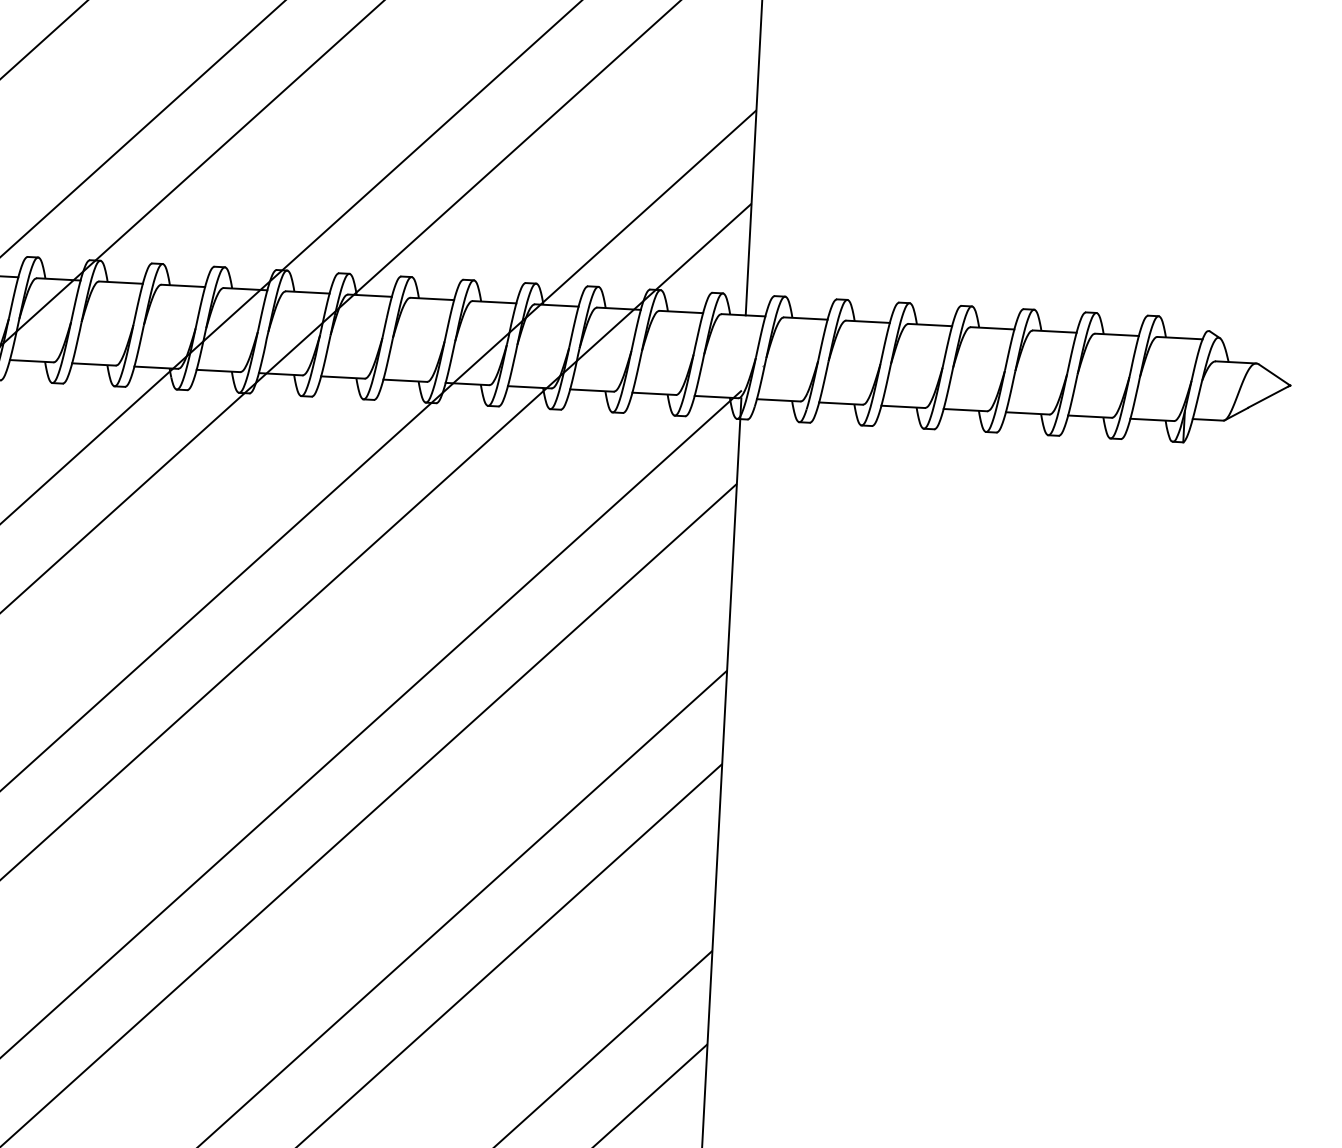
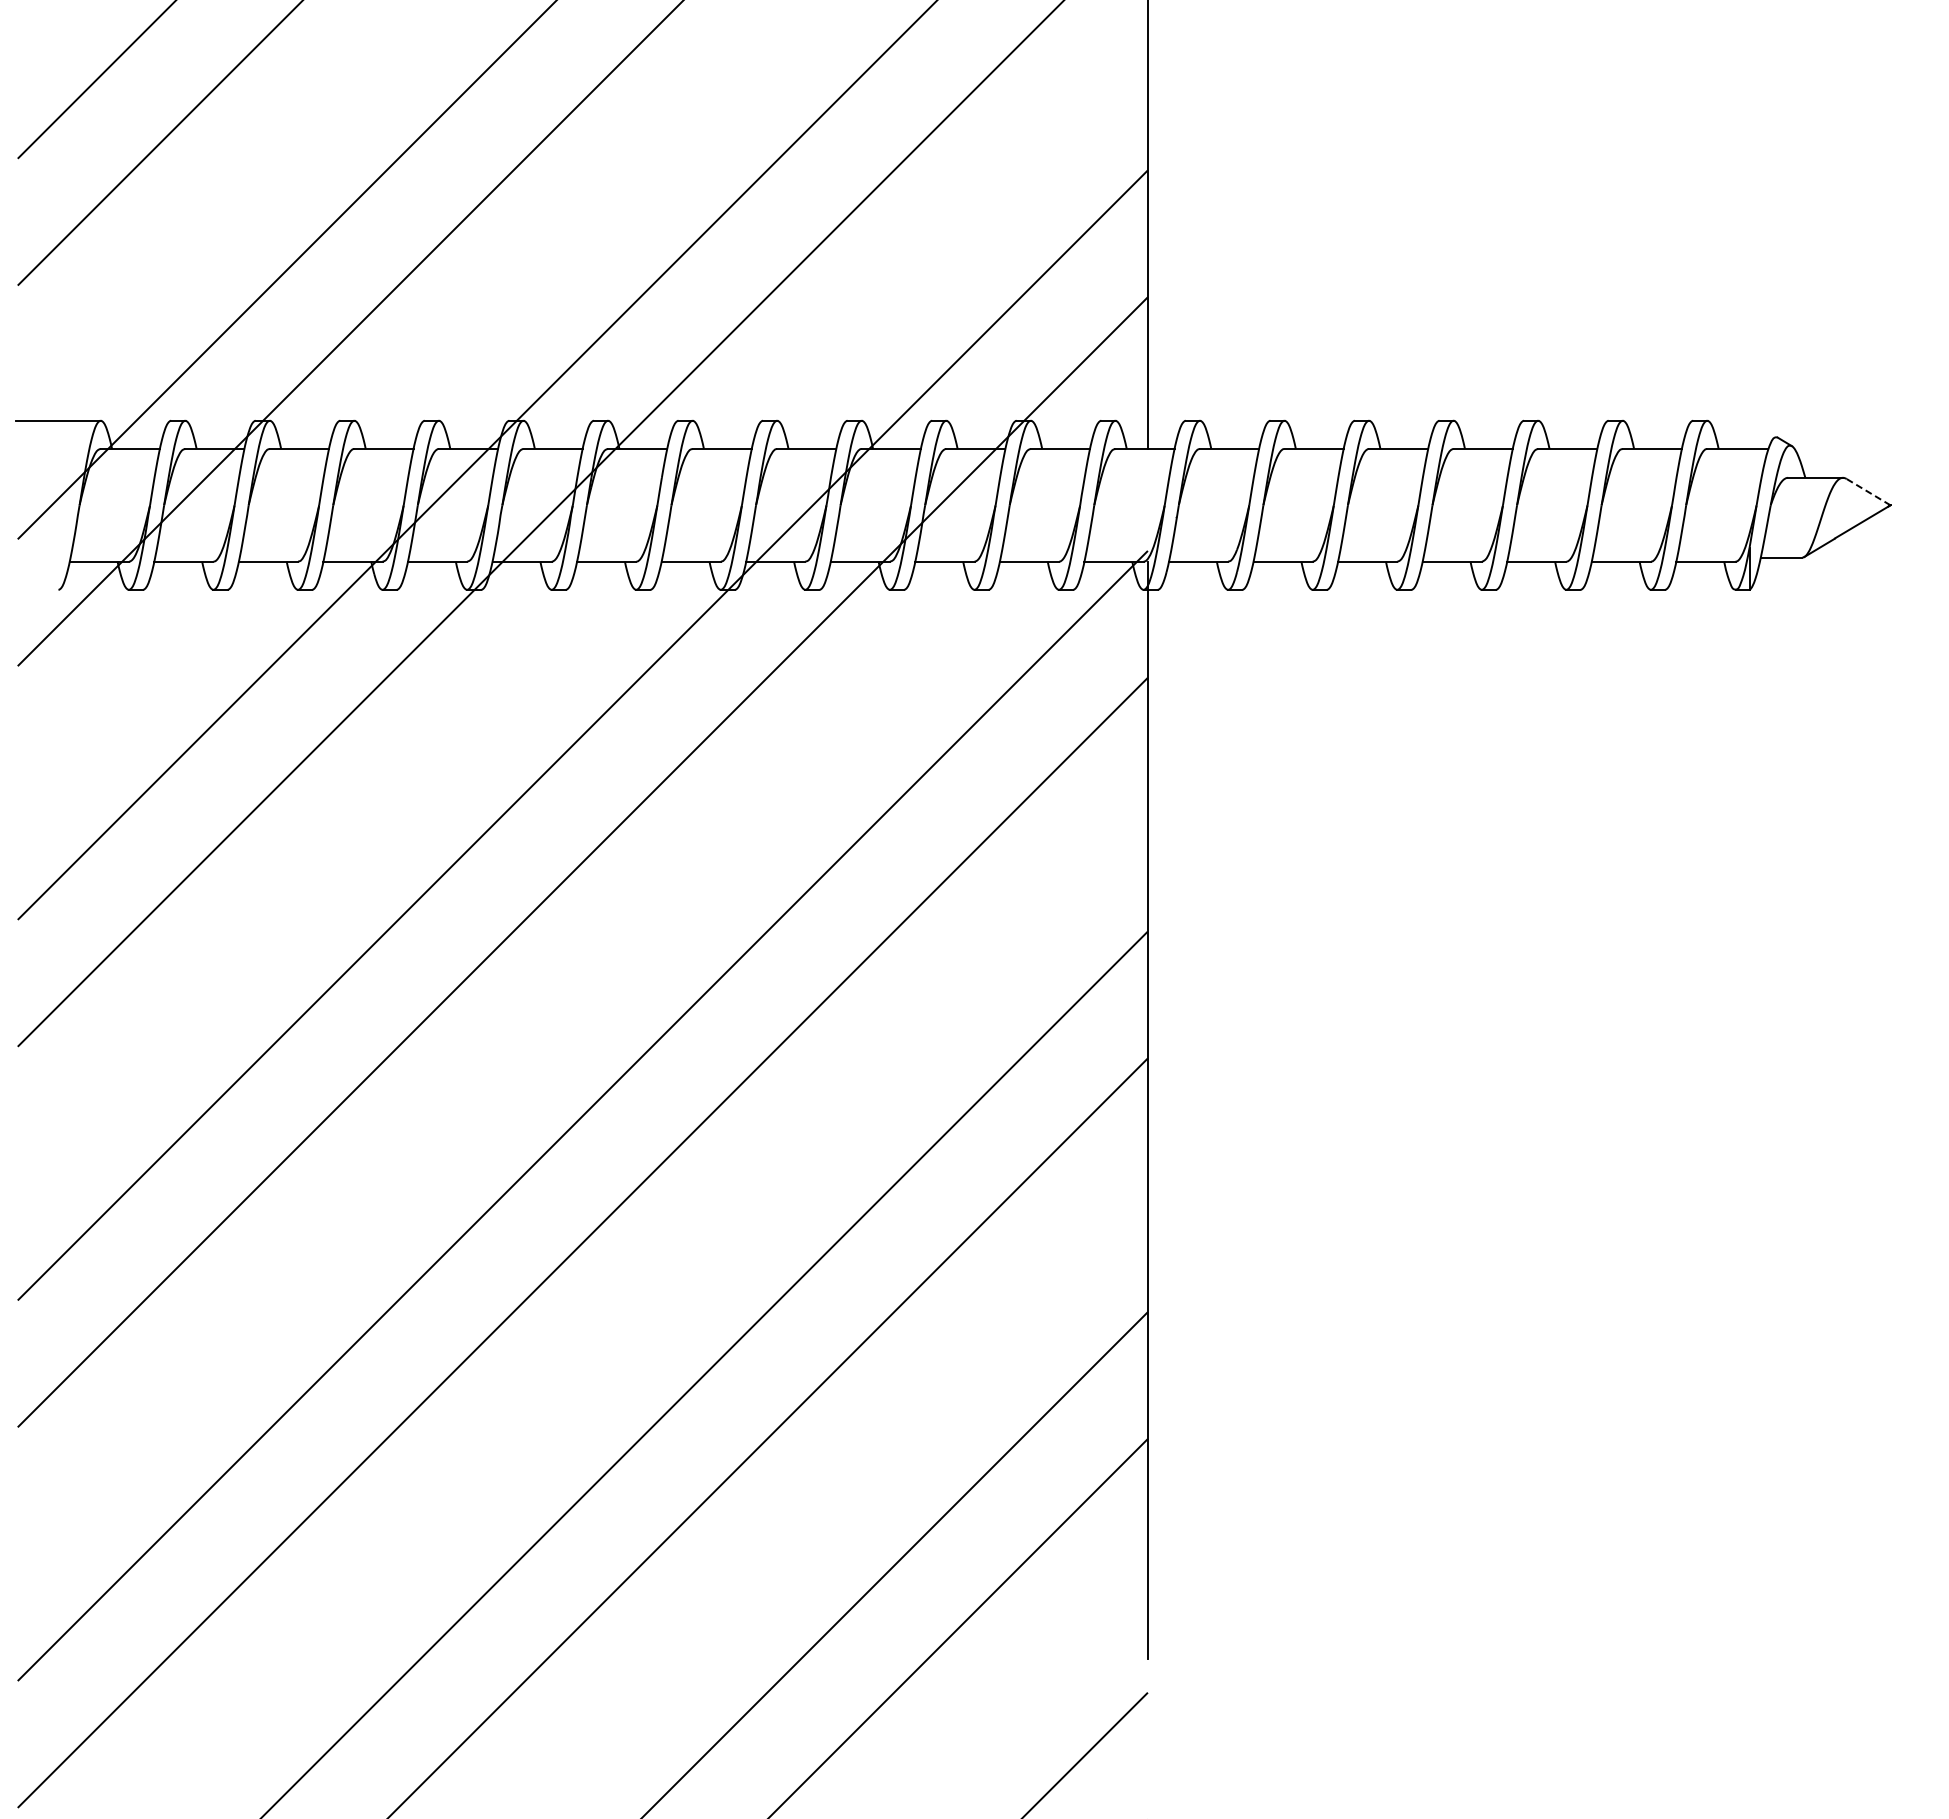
line: (1274, 375) -> (1868, 492), solid -> dashed

